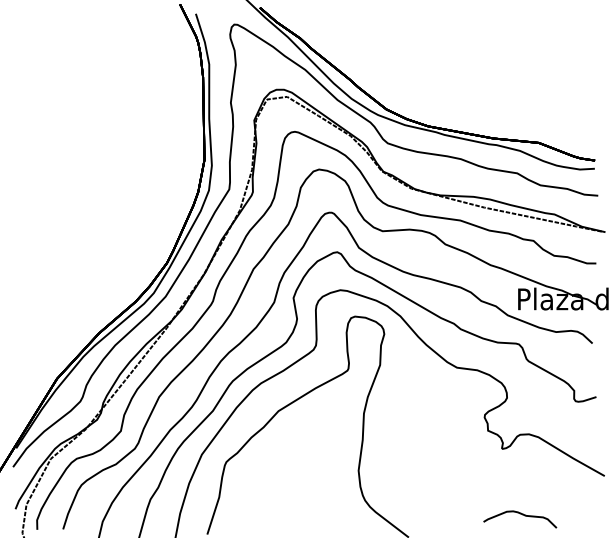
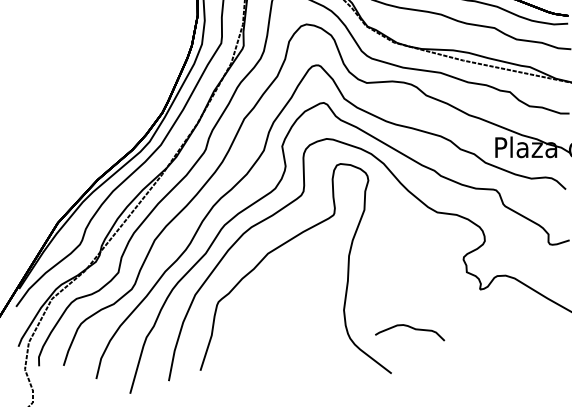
curve: (522, 515) -> (412, 328), moved

